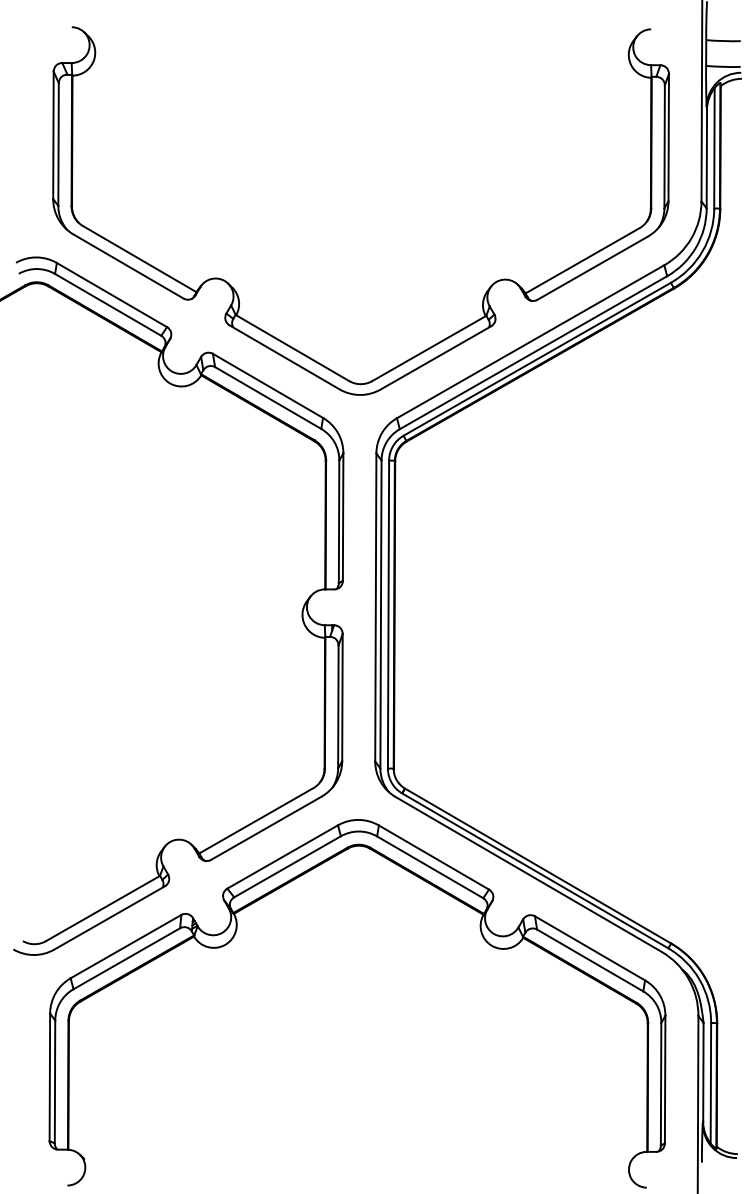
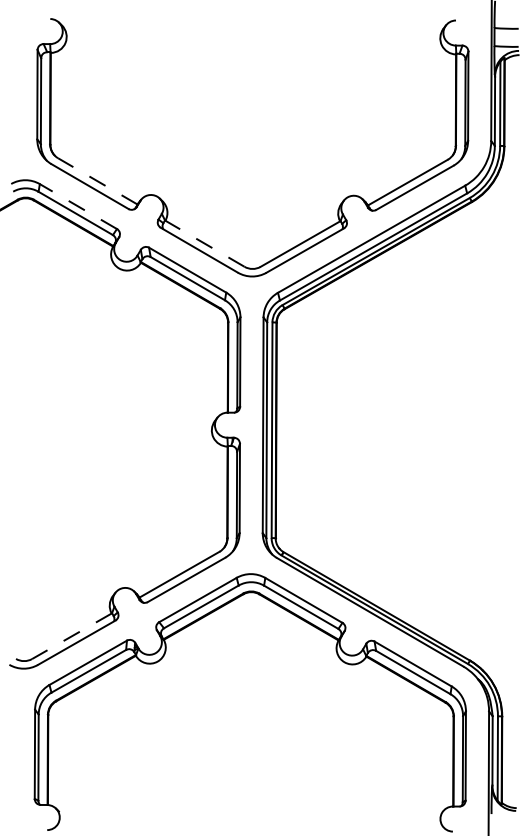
line: (139, 259) -> (97, 181), solid -> dashed
line: (112, 294) -> (78, 206), solid -> dashed
line: (292, 347) -> (204, 243), solid -> dashed
line: (102, 909) -> (71, 636), solid -> dashed

